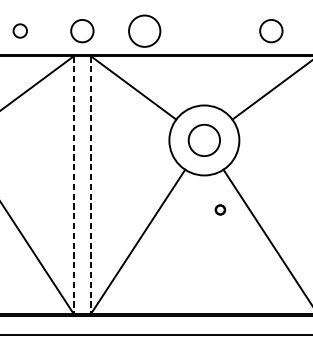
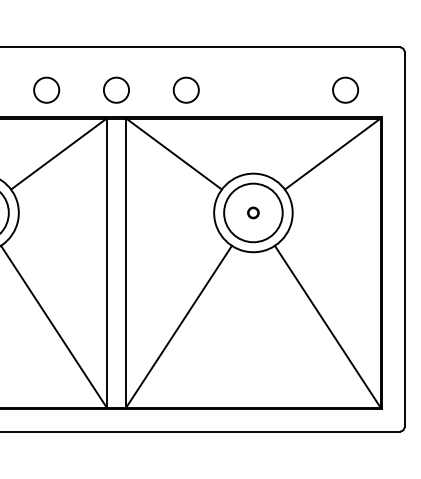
circle: (20, 30) -> (46, 89), size x1.67
circle: (143, 30) -> (185, 89), size x0.71
circle: (271, 30) -> (345, 89), moved
circle: (204, 140) -> (253, 212), size x1.67
line: (73, 185) -> (106, 263), dashed -> solid
line: (91, 185) -> (126, 263), dashed -> solid
part: (220, 209) -> (253, 212), moved

